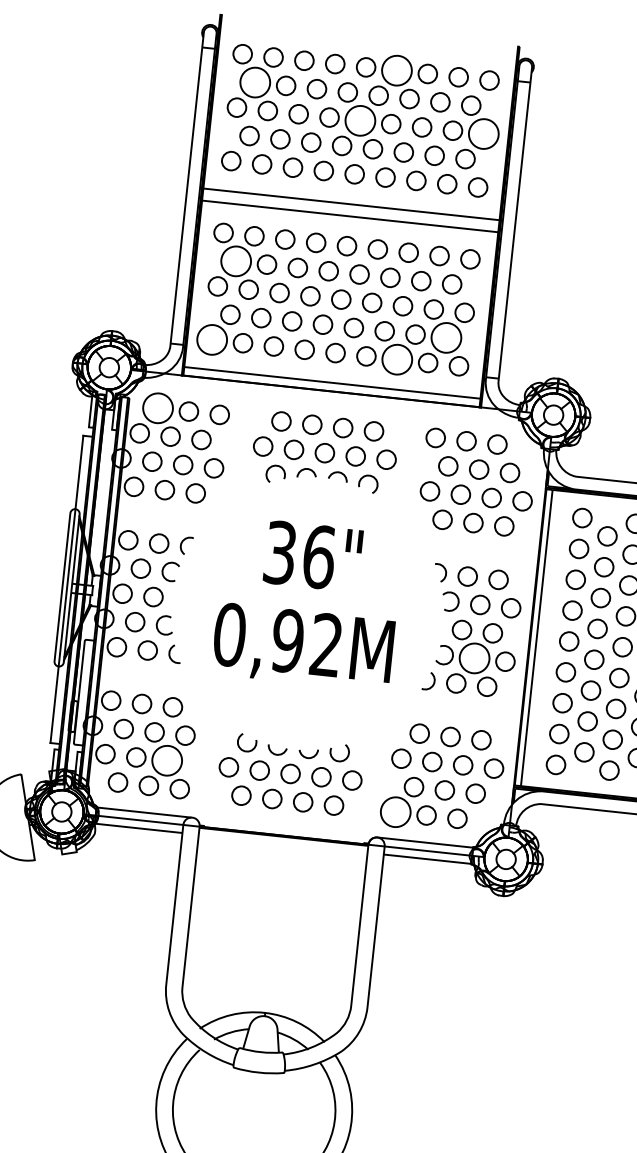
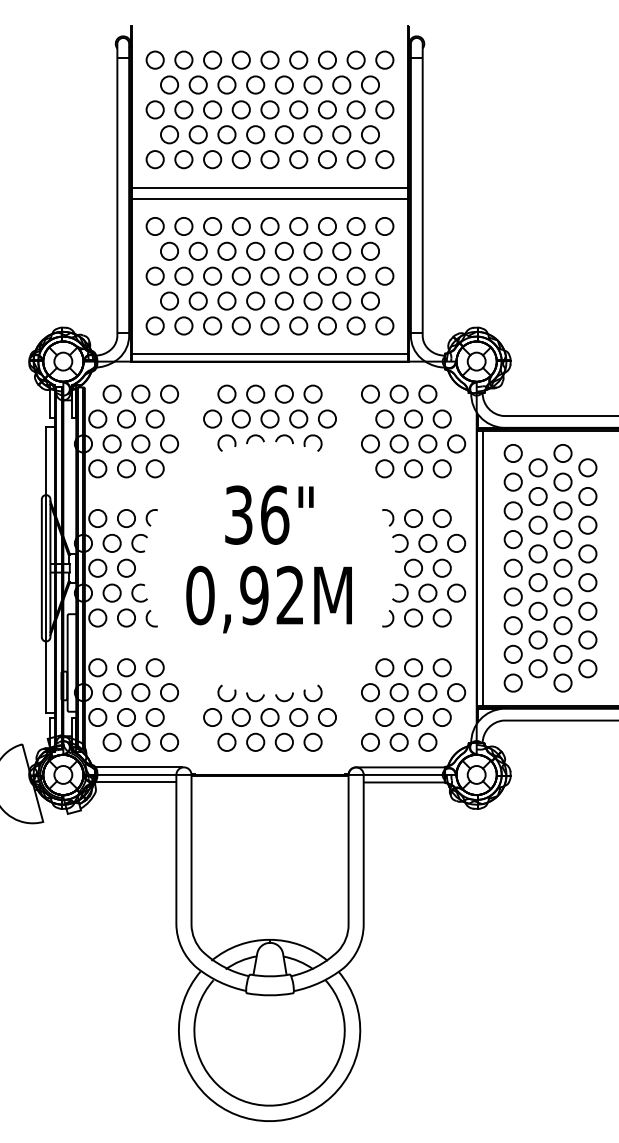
circle: (396, 69) -> (298, 59), size x0.62
circle: (255, 82) -> (169, 84), size x0.62
circle: (359, 120) -> (269, 109), size x0.62
circle: (483, 133) -> (384, 109), size x0.62
circle: (236, 260) -> (169, 250), size x0.62
circle: (446, 337) -> (370, 300), size x0.62
circle: (211, 339) -> (154, 325), size x0.62
circle: (397, 359) -> (327, 325), size x0.62
circle: (157, 407) -> (111, 393), size x0.62
circle: (474, 657) -> (427, 592), size x0.62
circle: (166, 760) -> (154, 717), size x0.62
circle: (395, 811) -> (370, 741), size x0.62

